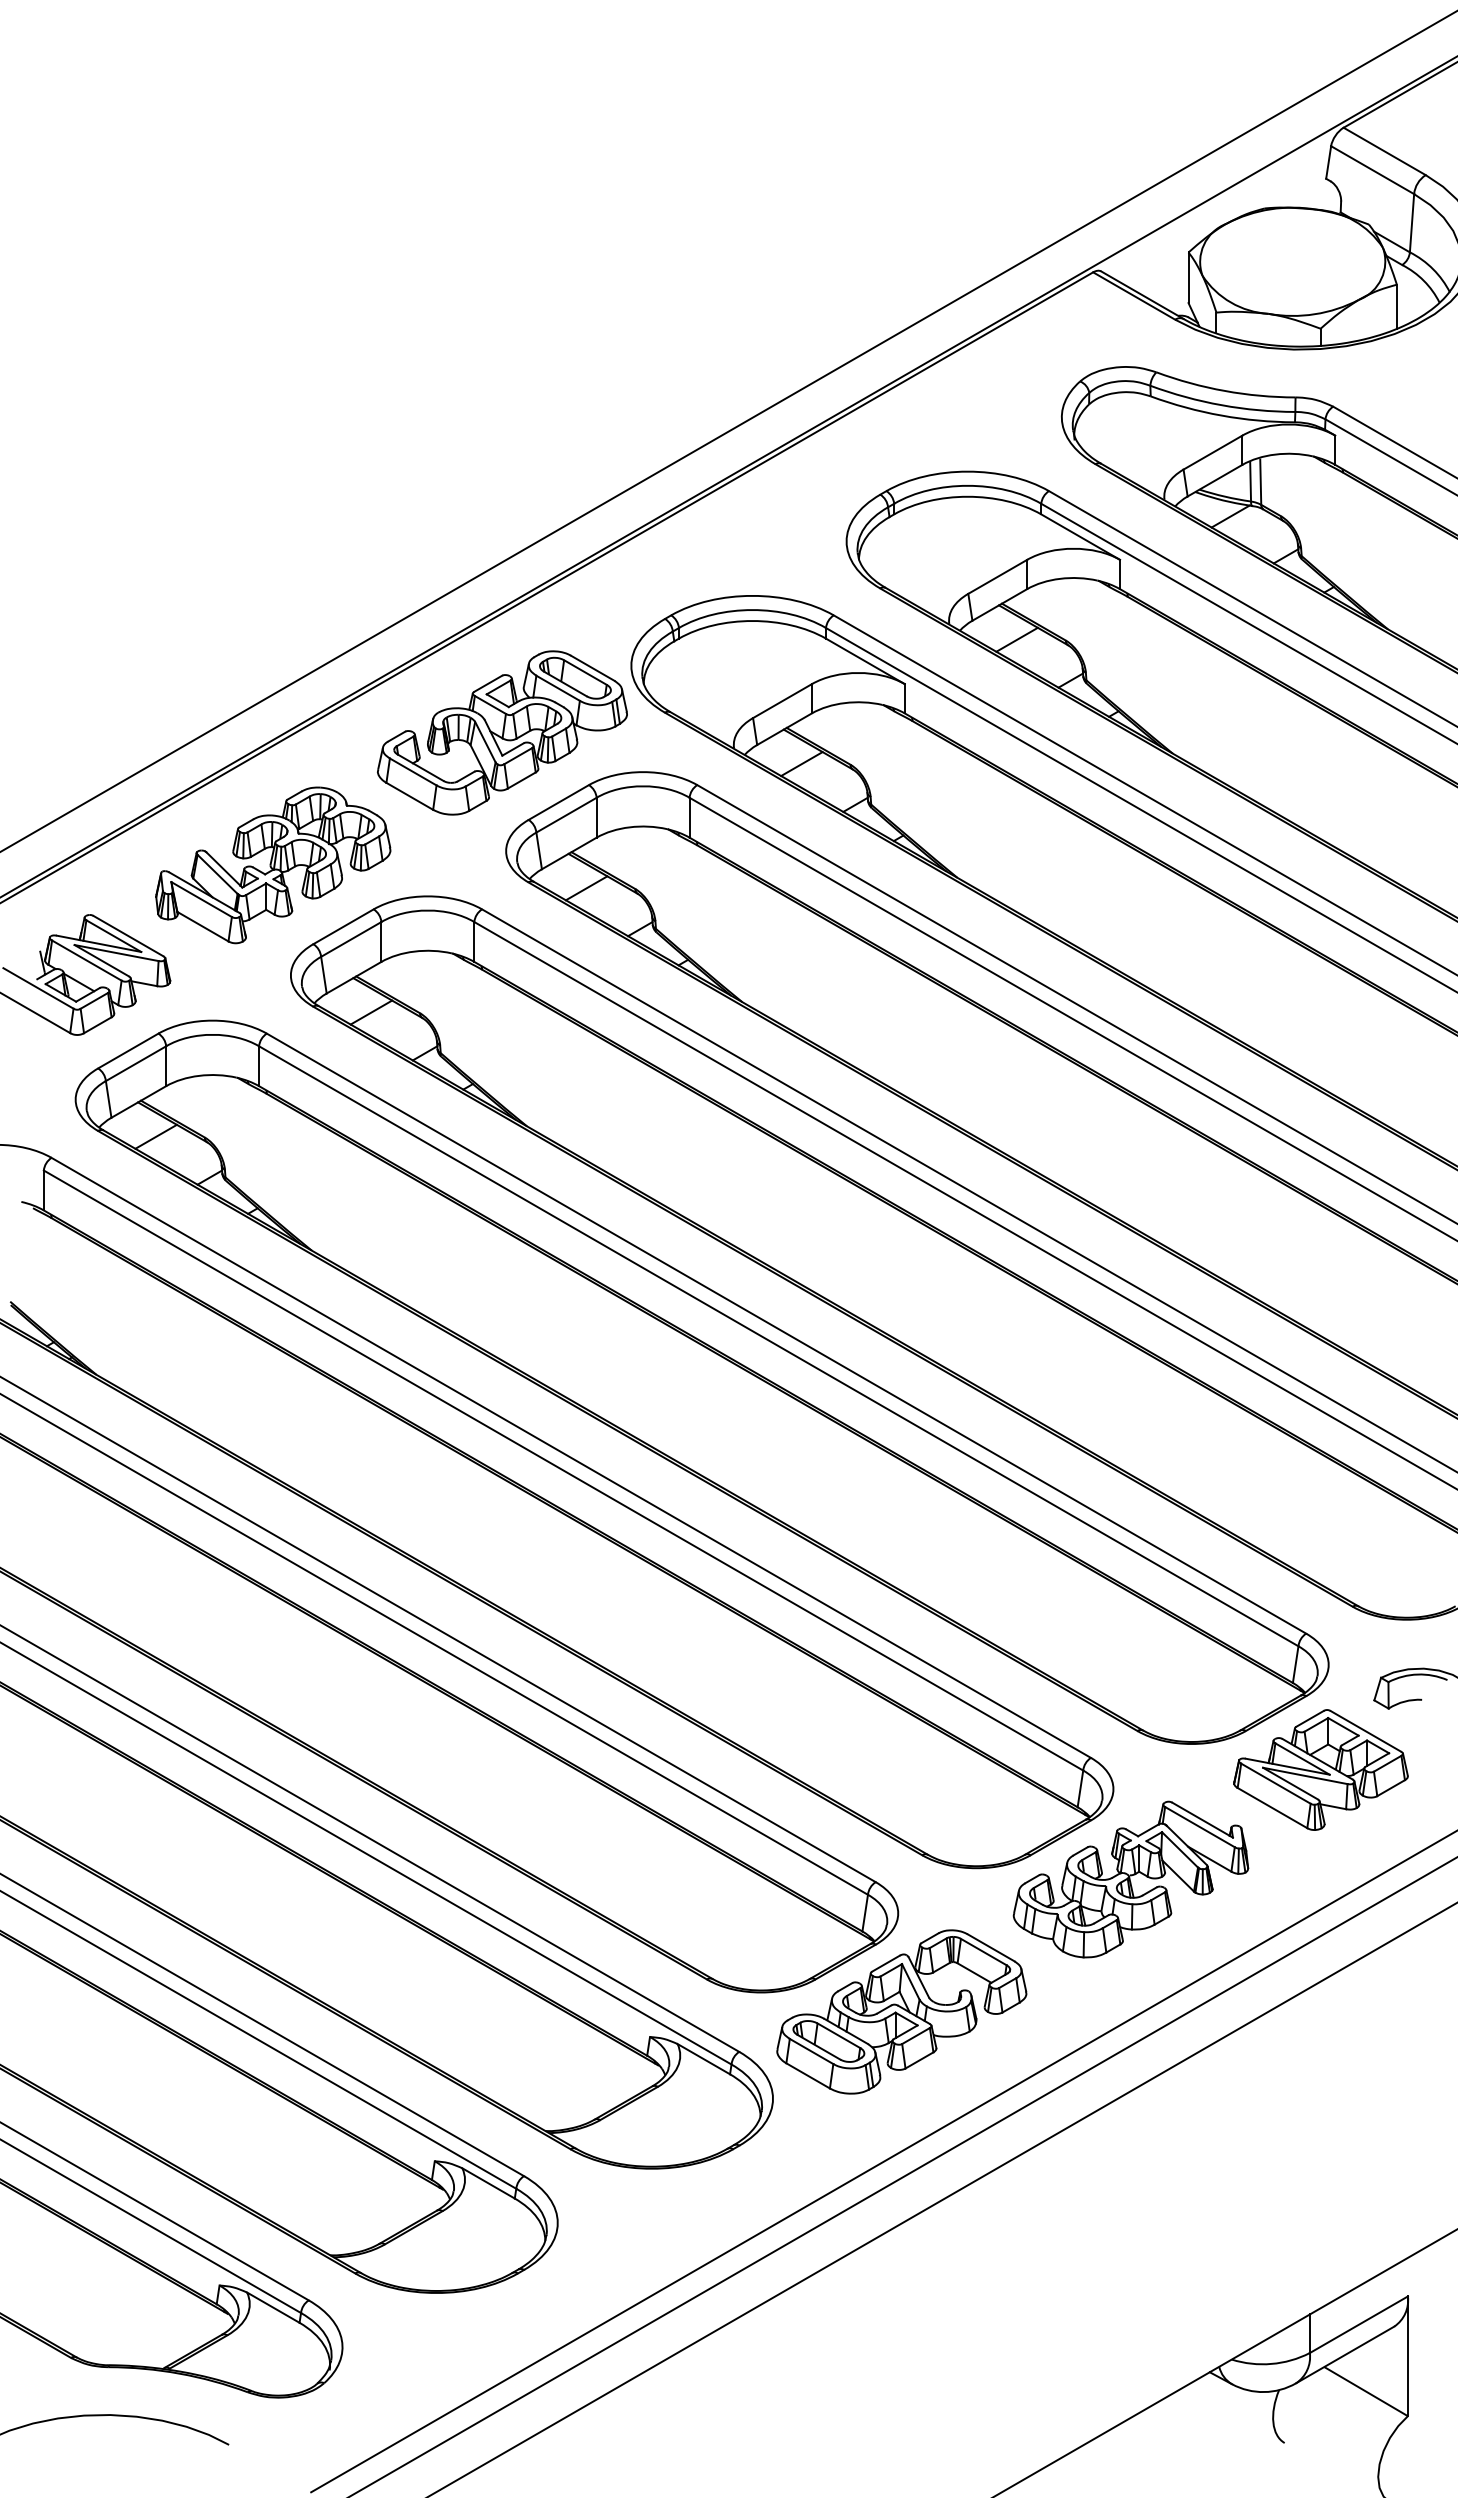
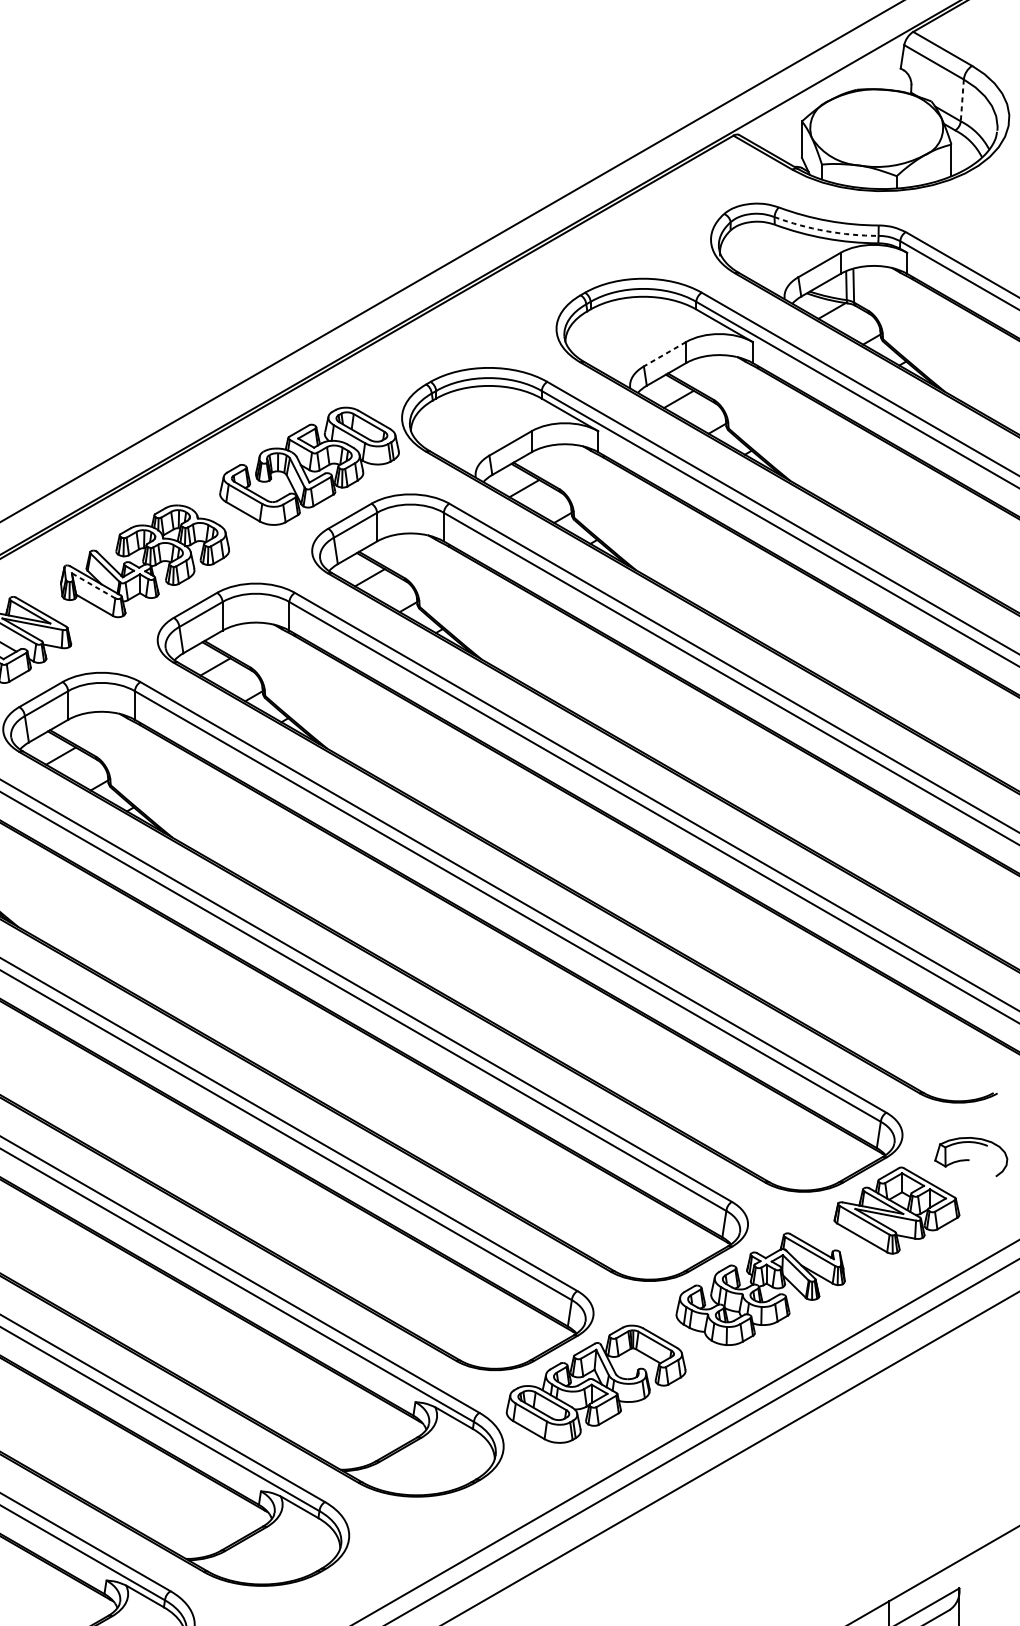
line: (1411, 223) -> (961, 100), solid -> dashed
arc: (1221, 405) -> (825, 231), solid -> dashed
line: (997, 576) -> (664, 353), solid -> dashed
line: (201, 899) -> (93, 585), solid -> dashed

